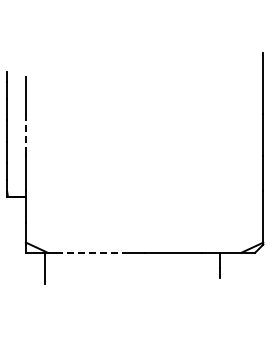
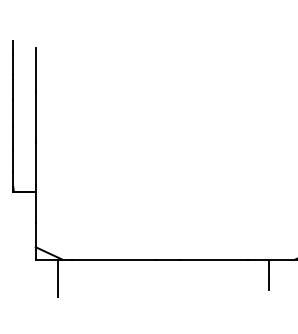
line: (25, 134) -> (35, 116), dashed -> solid
line: (90, 252) -> (113, 259), dashed -> solid

